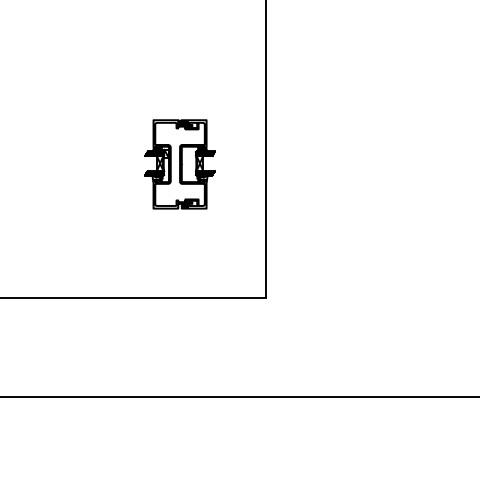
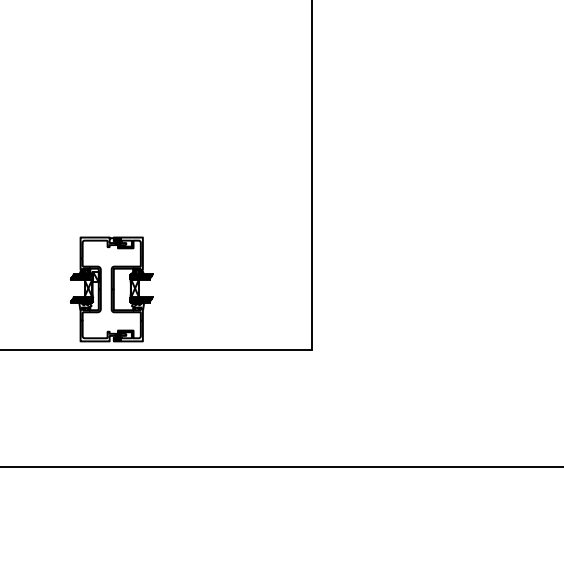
part: (179, 164) -> (111, 289), moved

